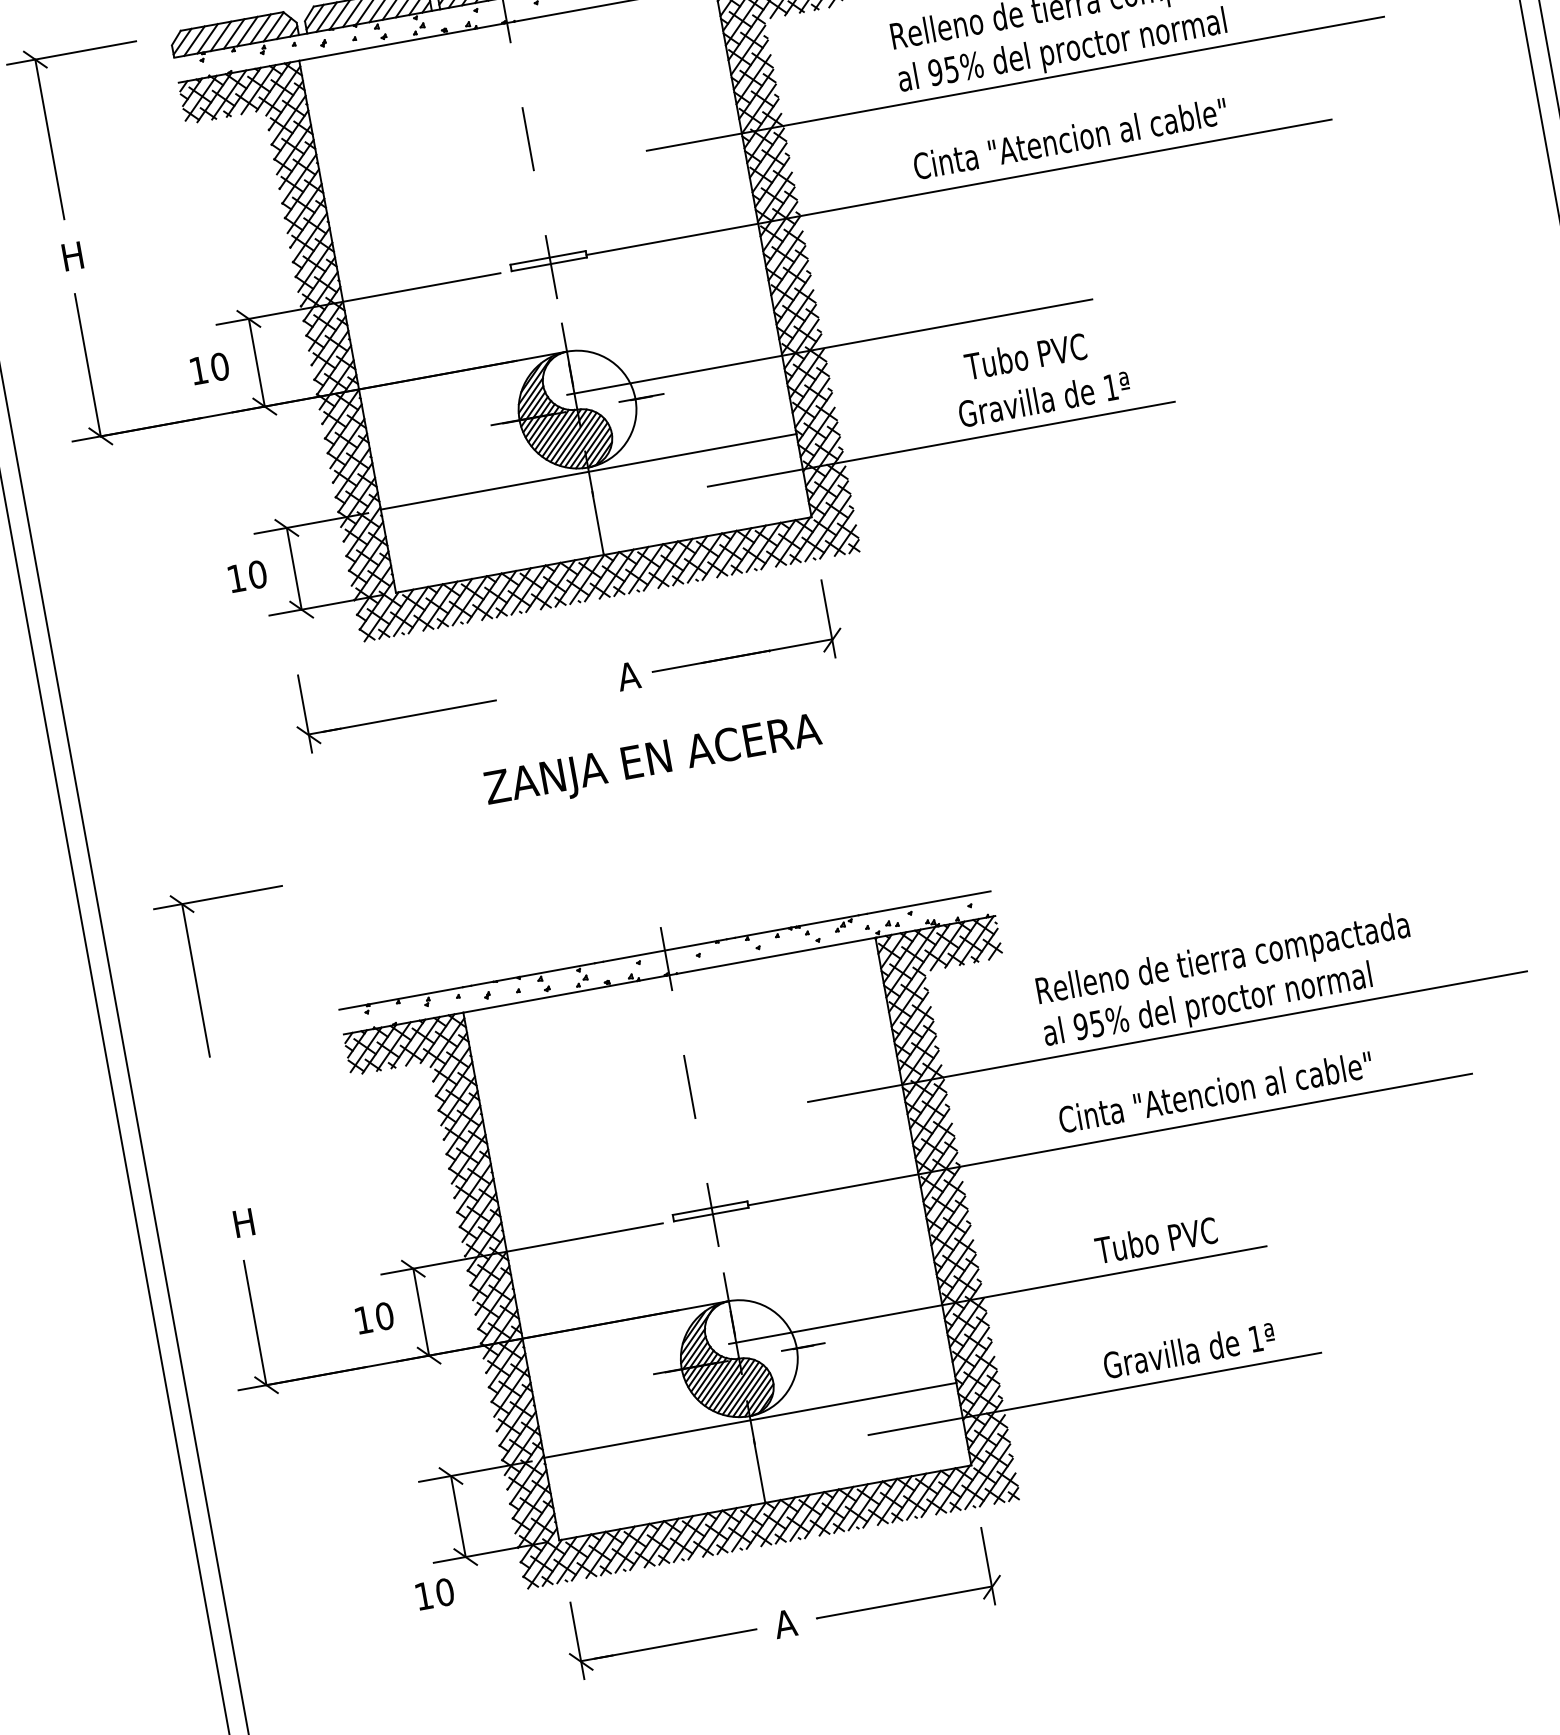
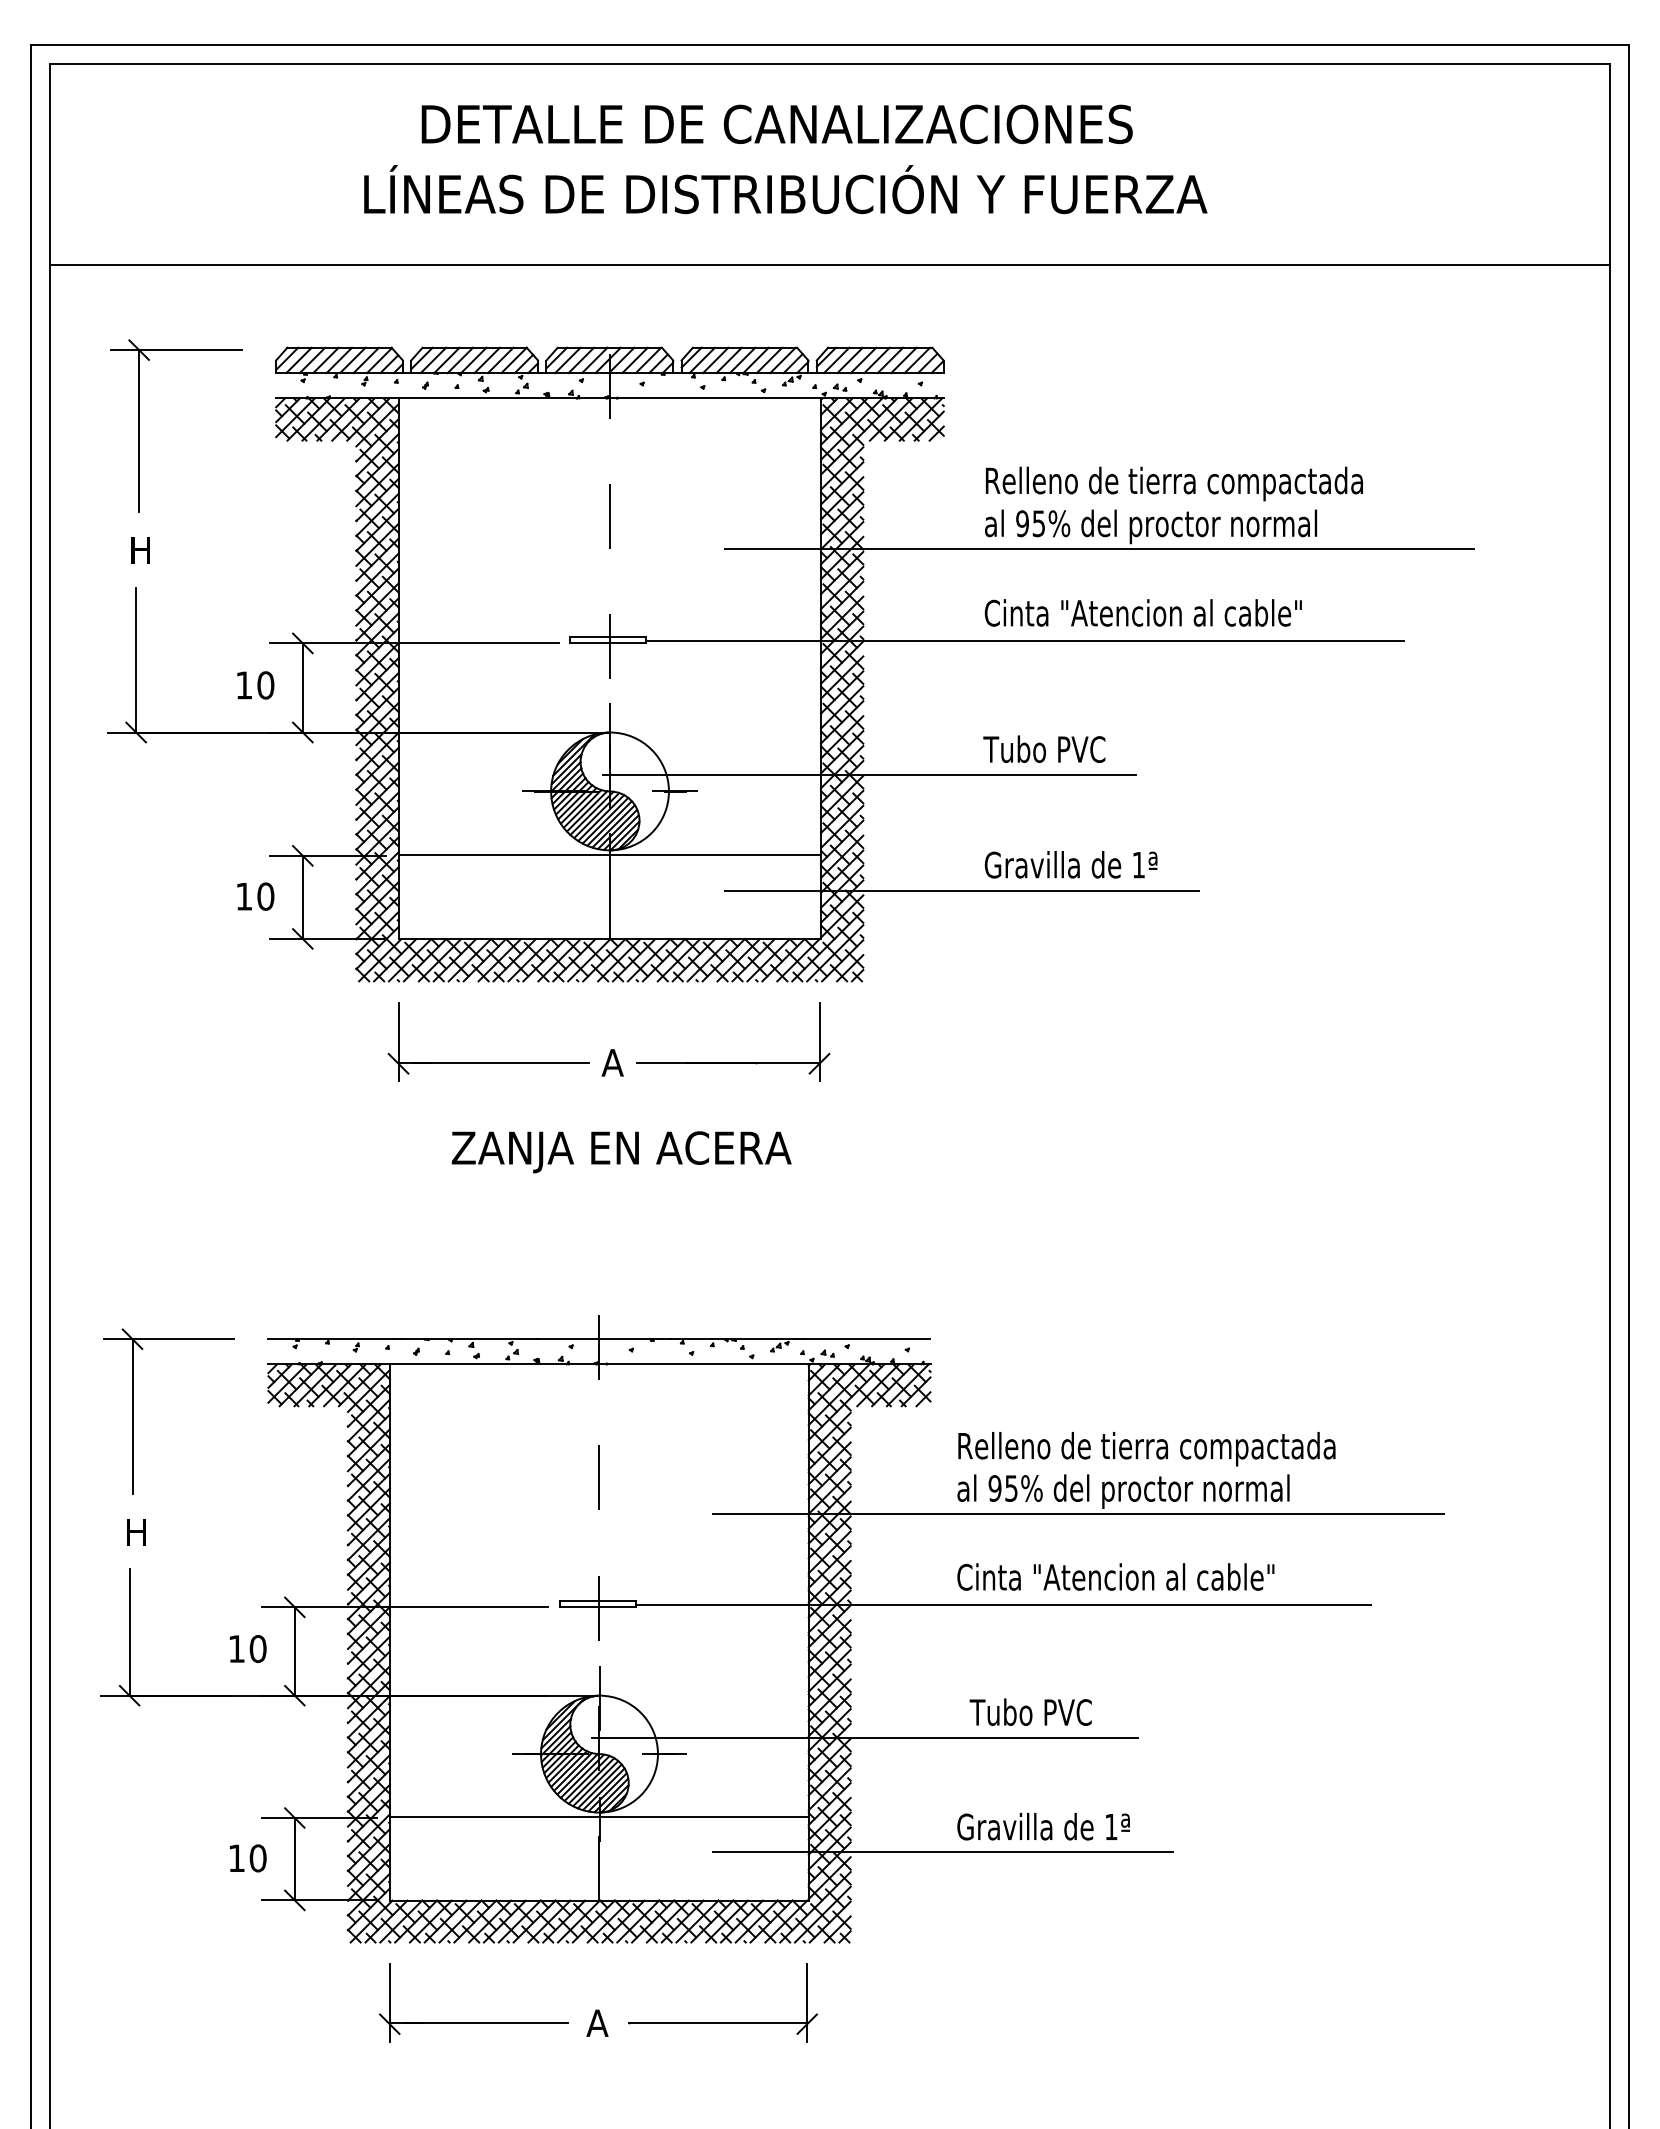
text: (1025, 355) -> (1044, 748), moved
part: (397, 717) -> (488, 1062), moved
part: (195, 975) -> (133, 1411), moved
text: (435, 1594) -> (248, 1858), moved

